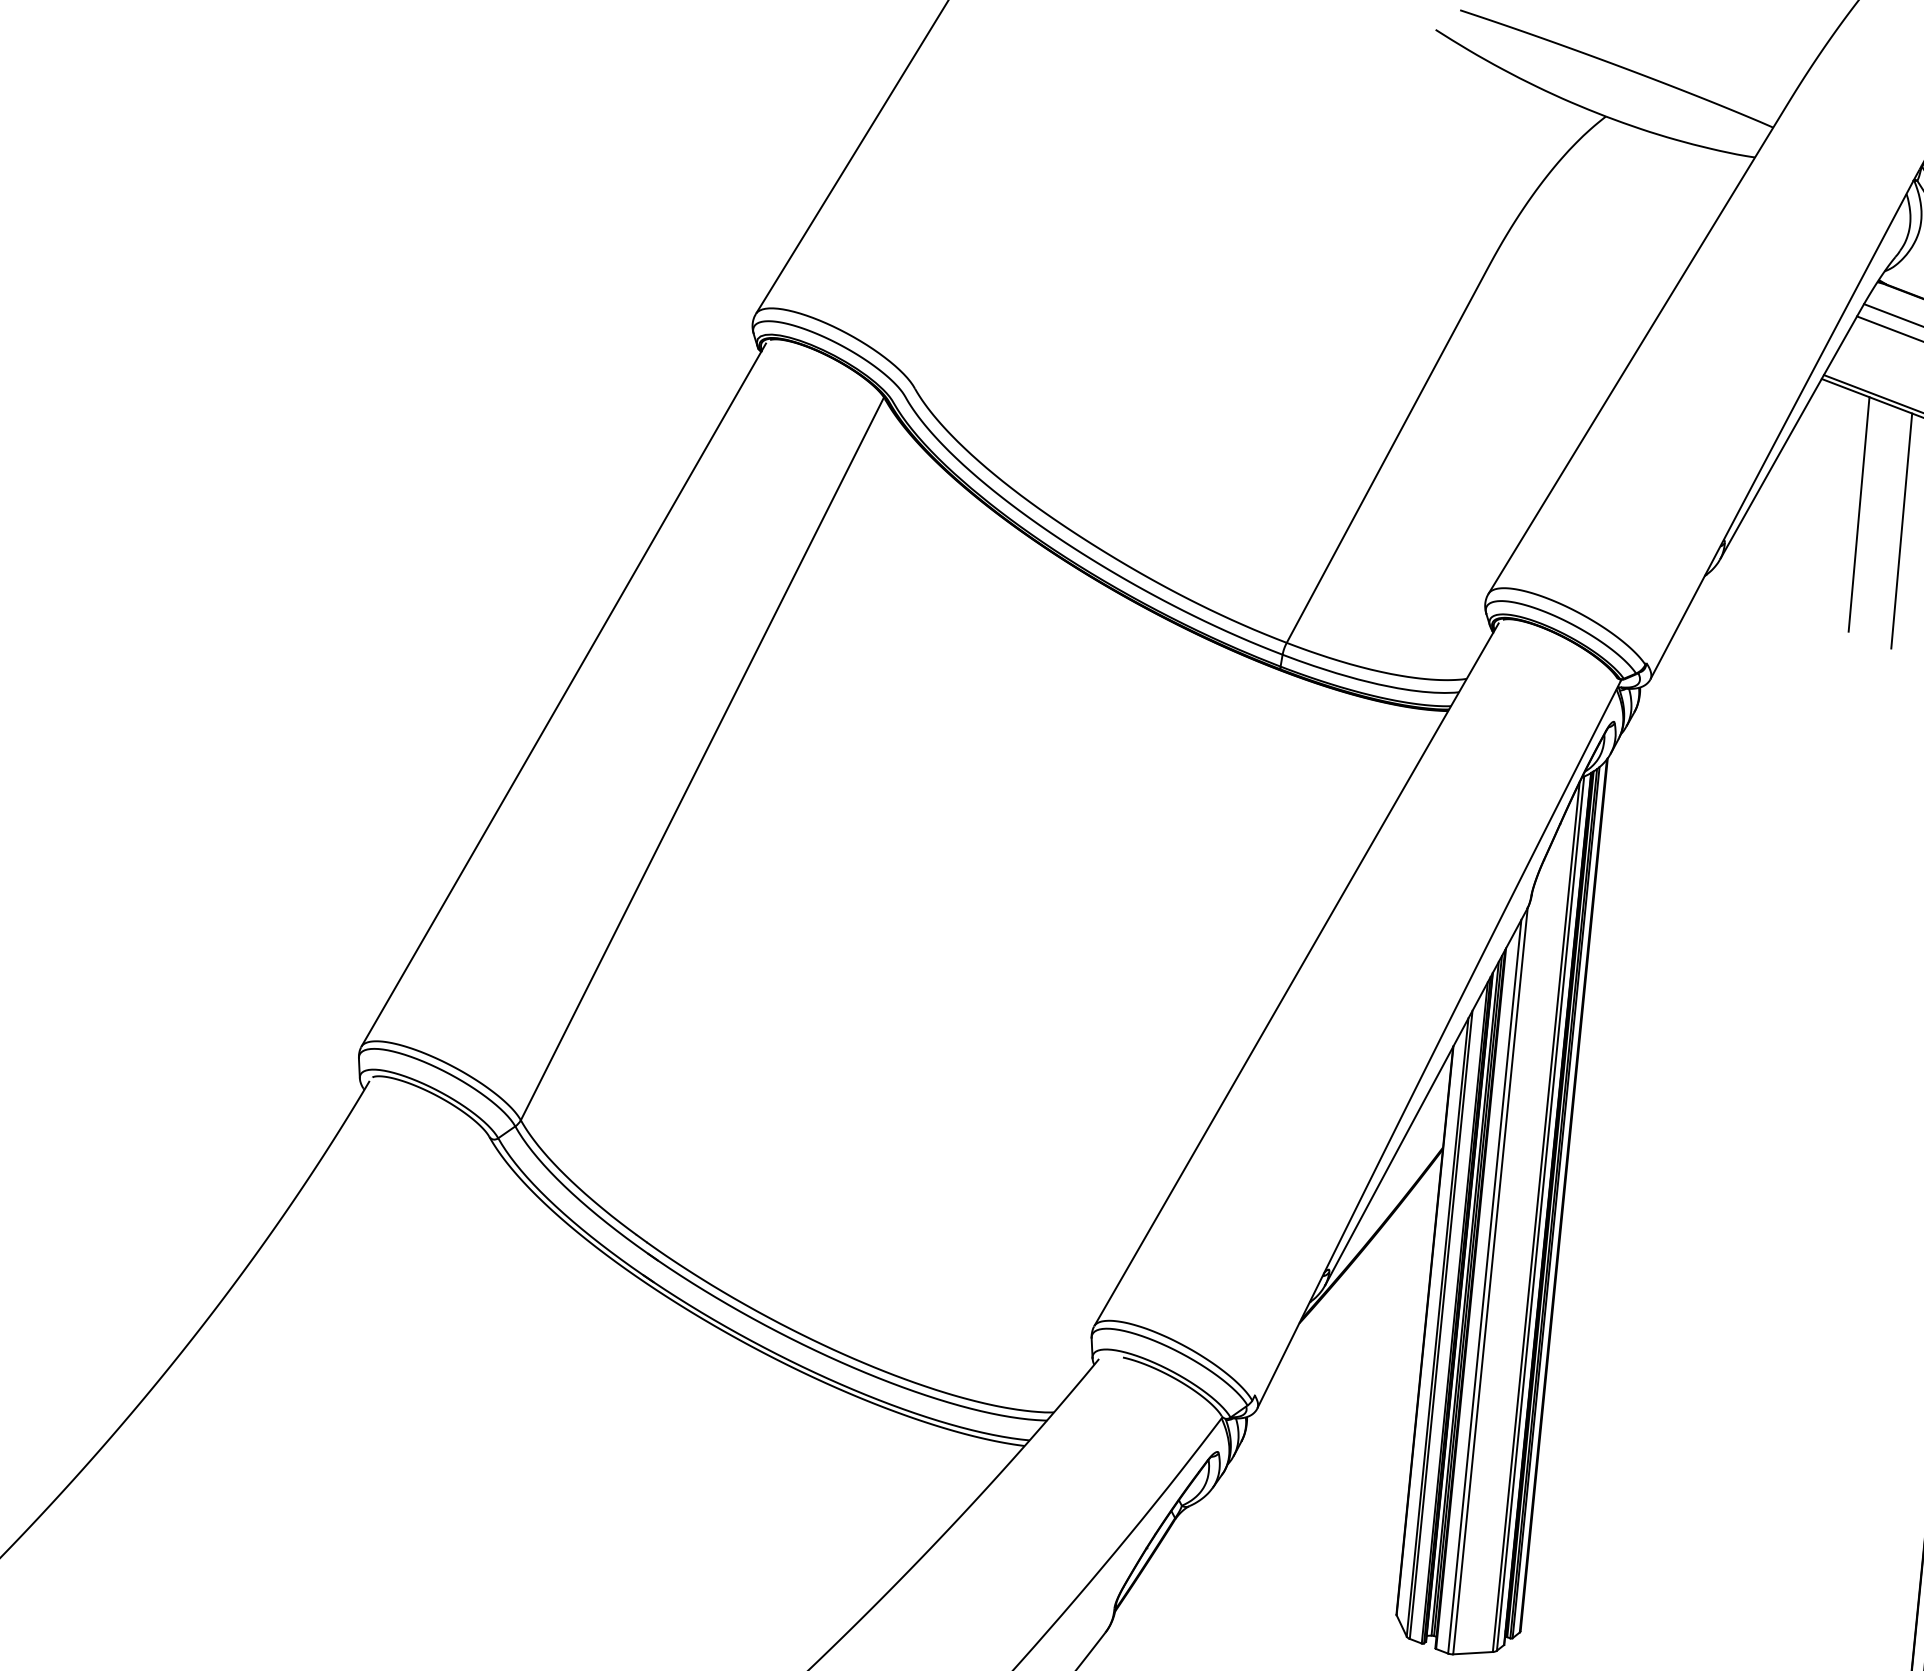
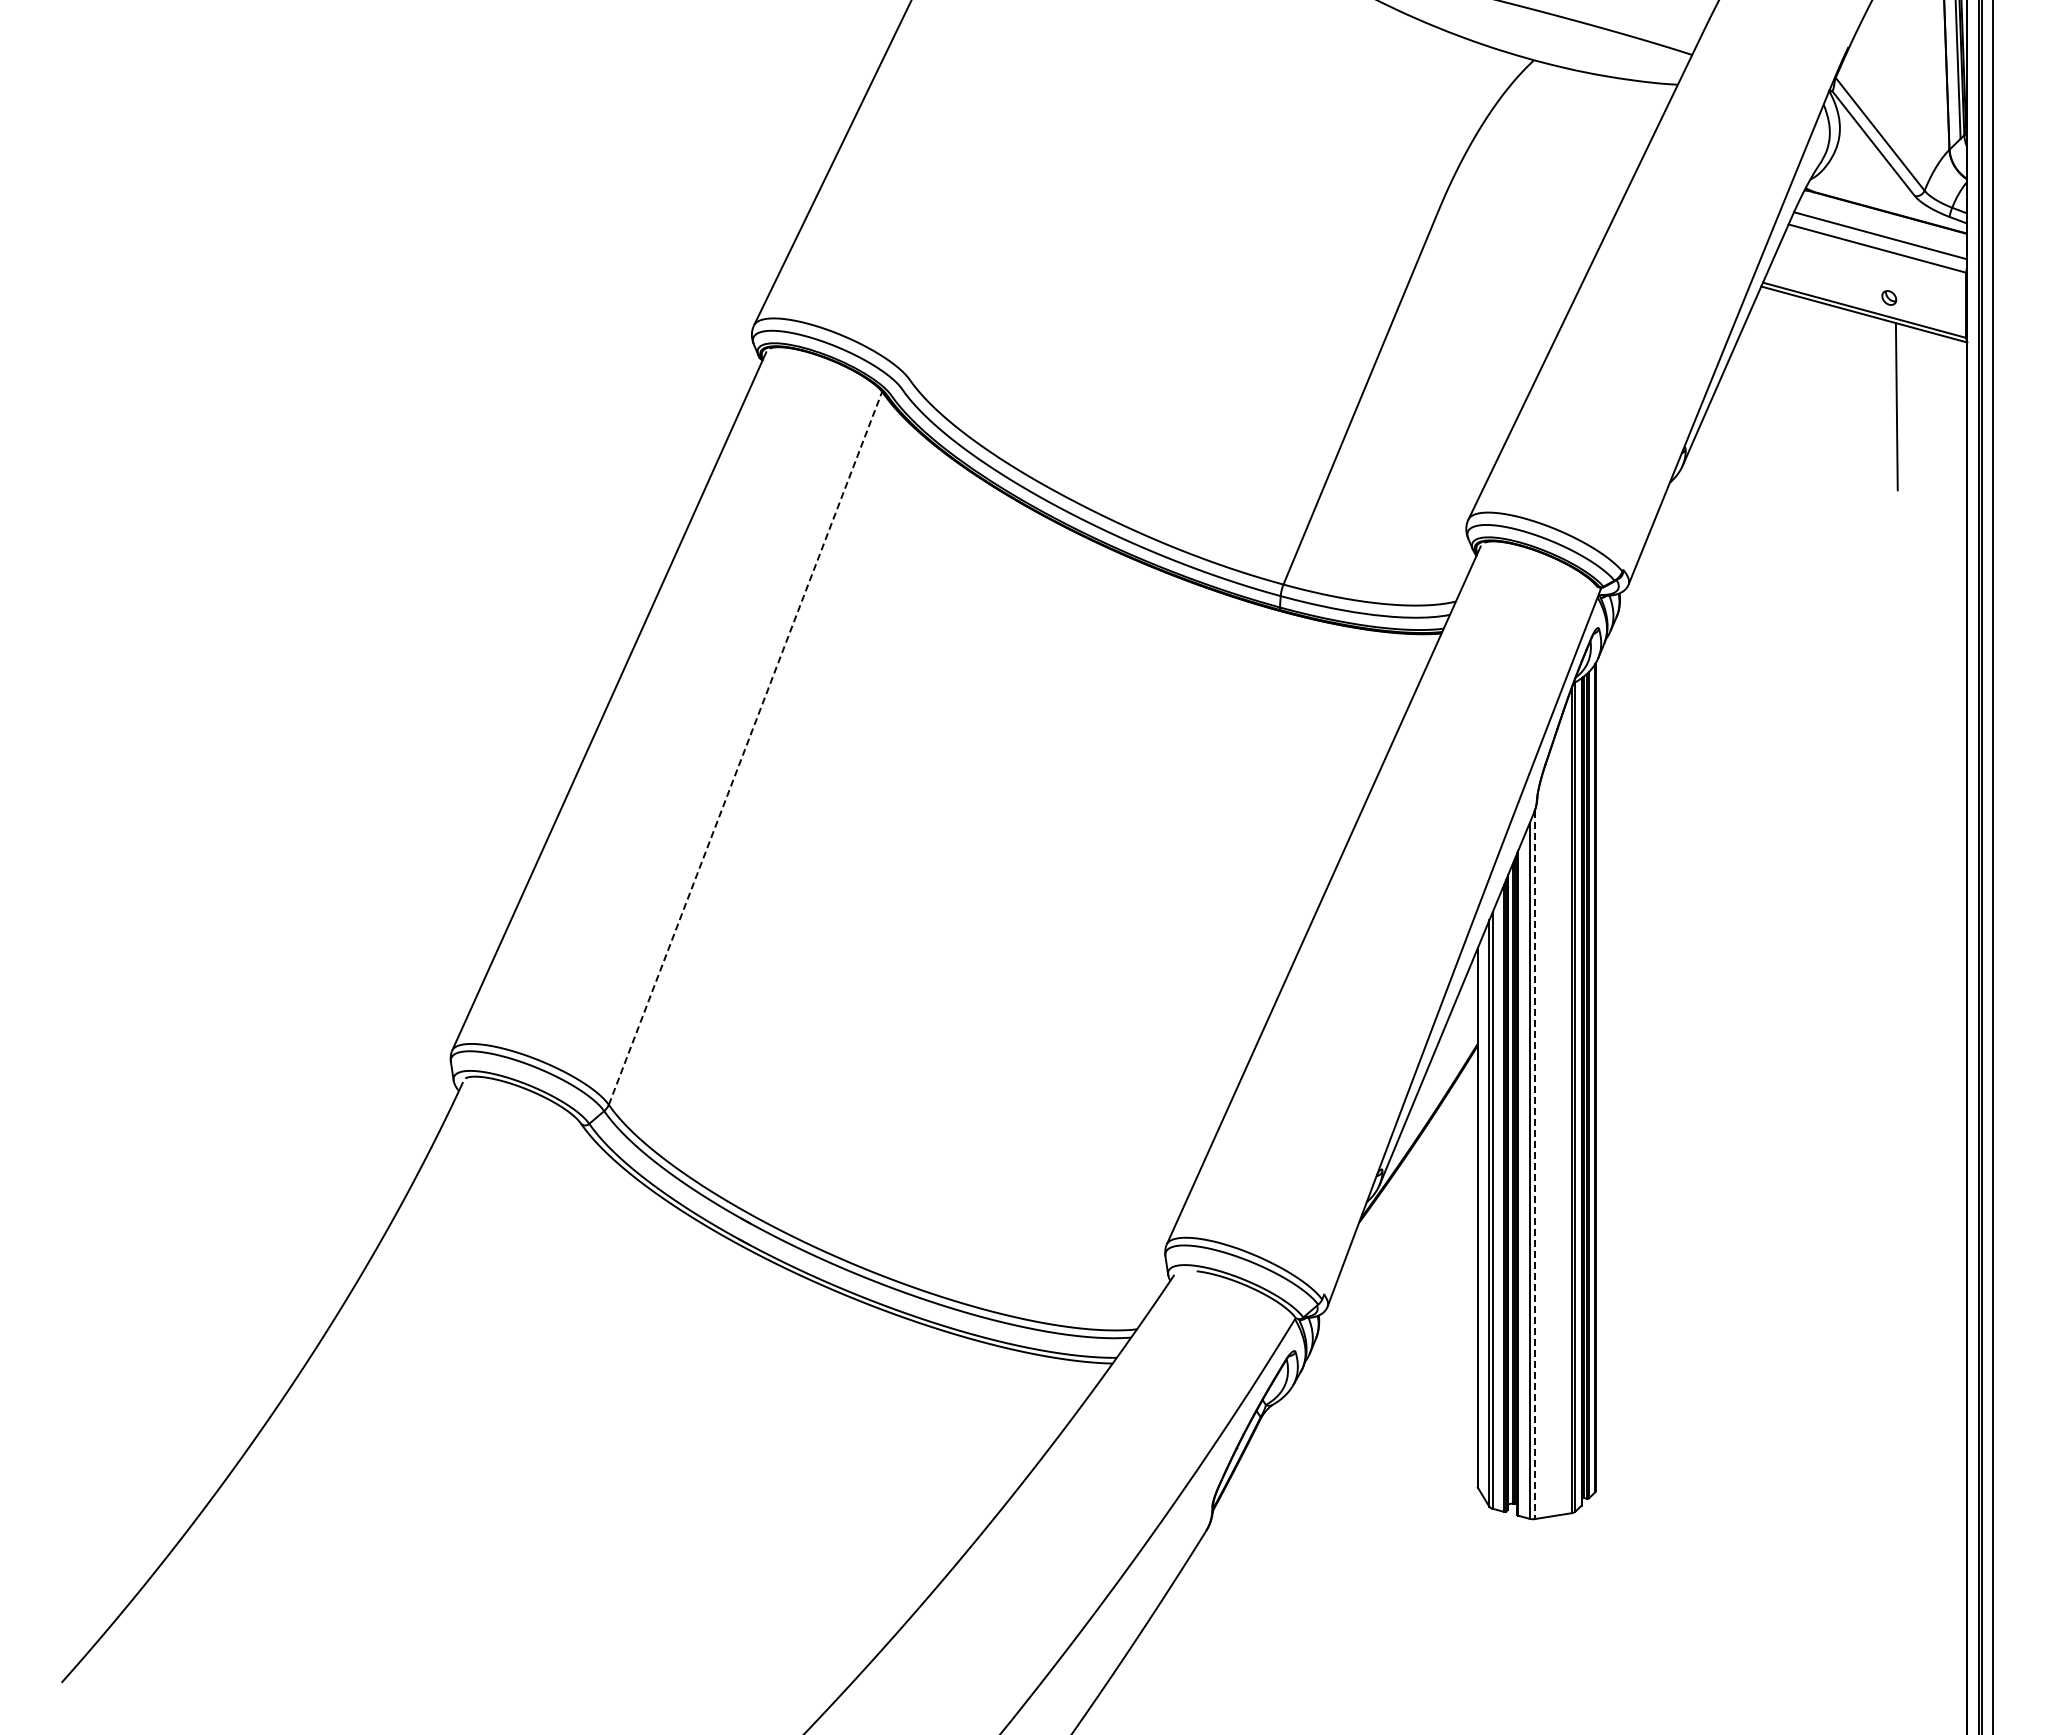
line: (1858, 514) -> (1808, 410), removed
line: (1901, 530) -> (1850, 421), removed
line: (702, 759) -> (745, 748), solid -> dashed
line: (1490, 1281) -> (1534, 1165), solid -> dashed

